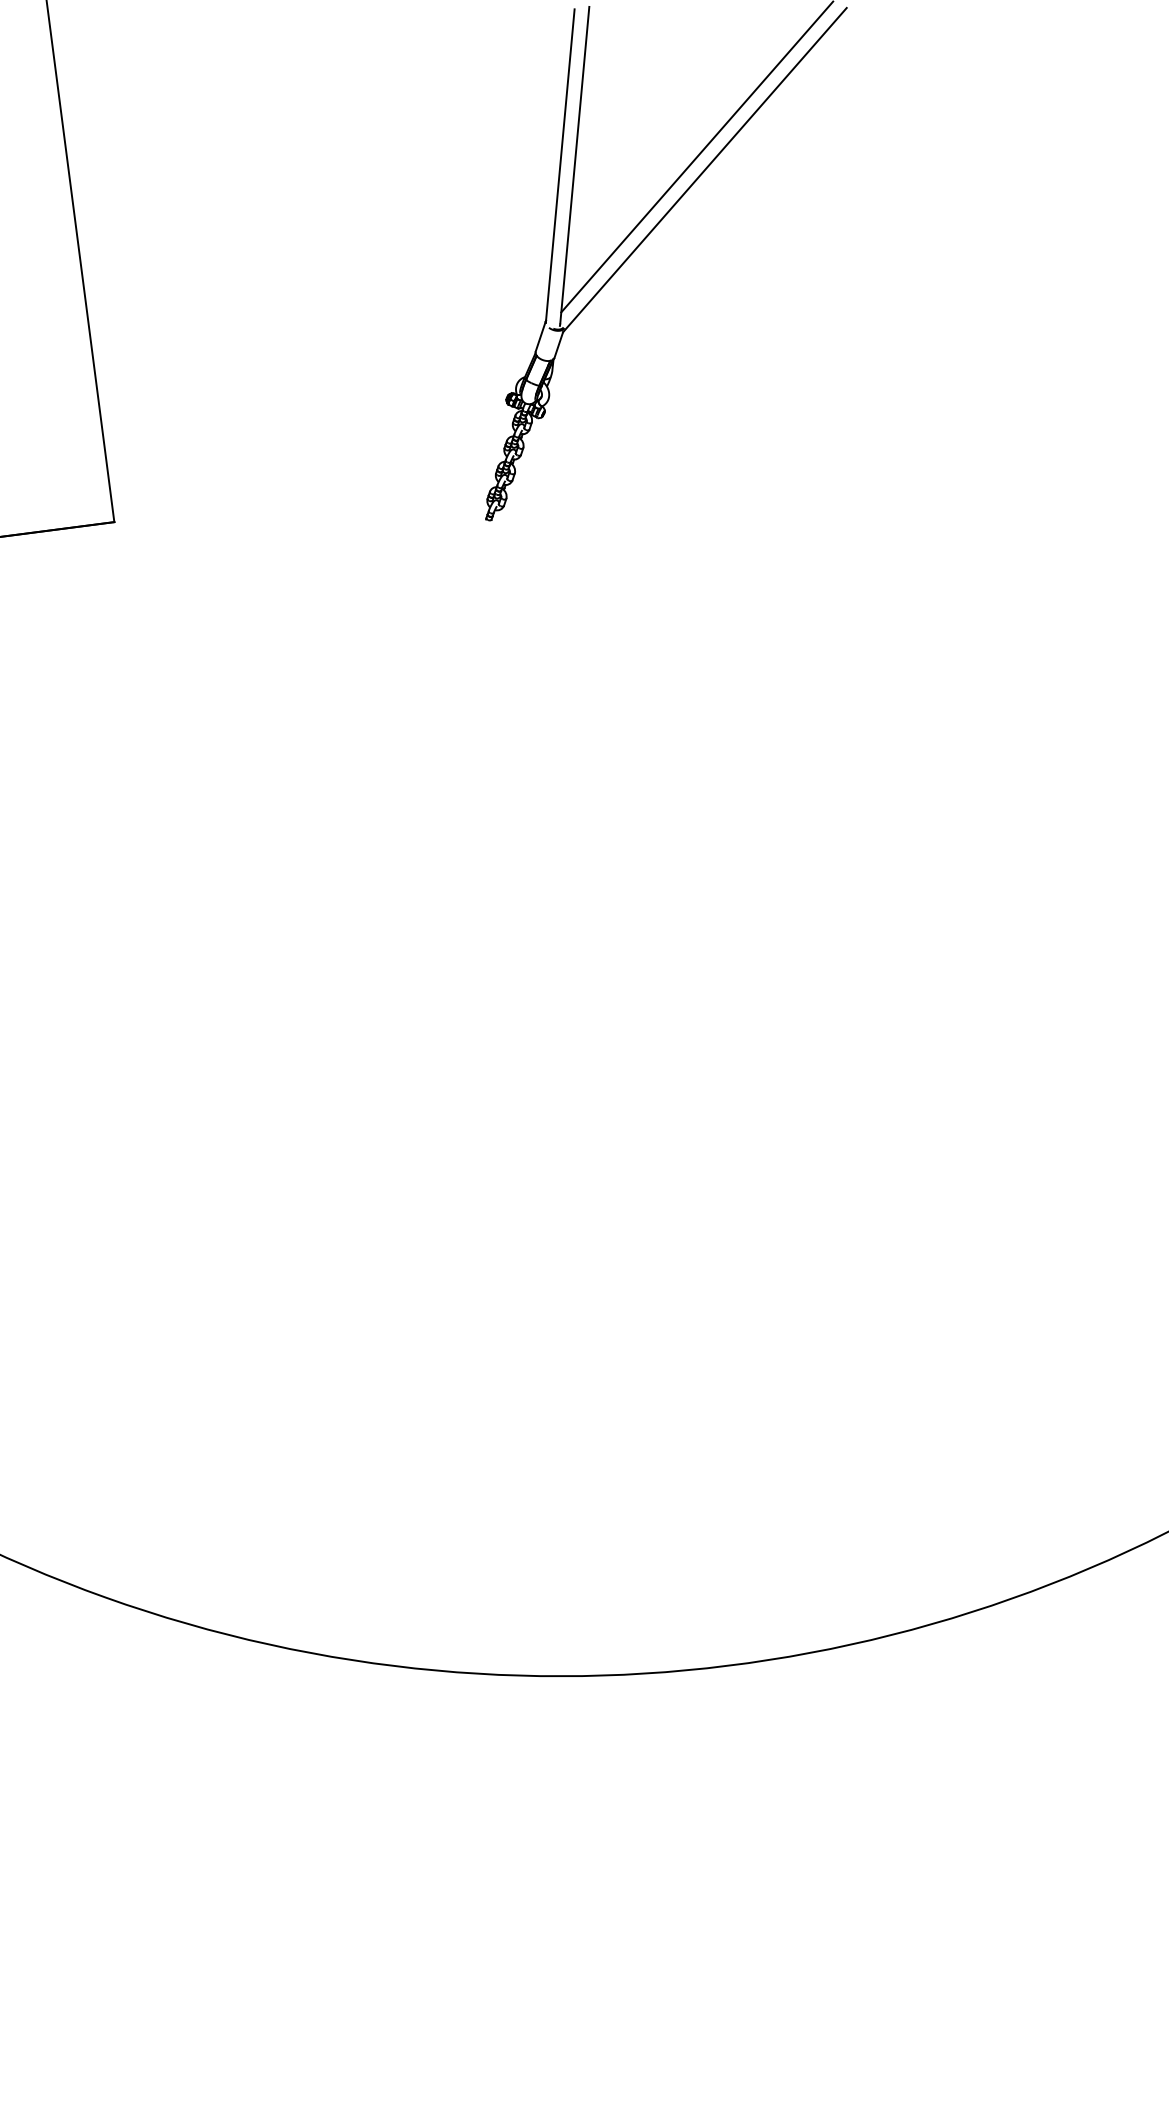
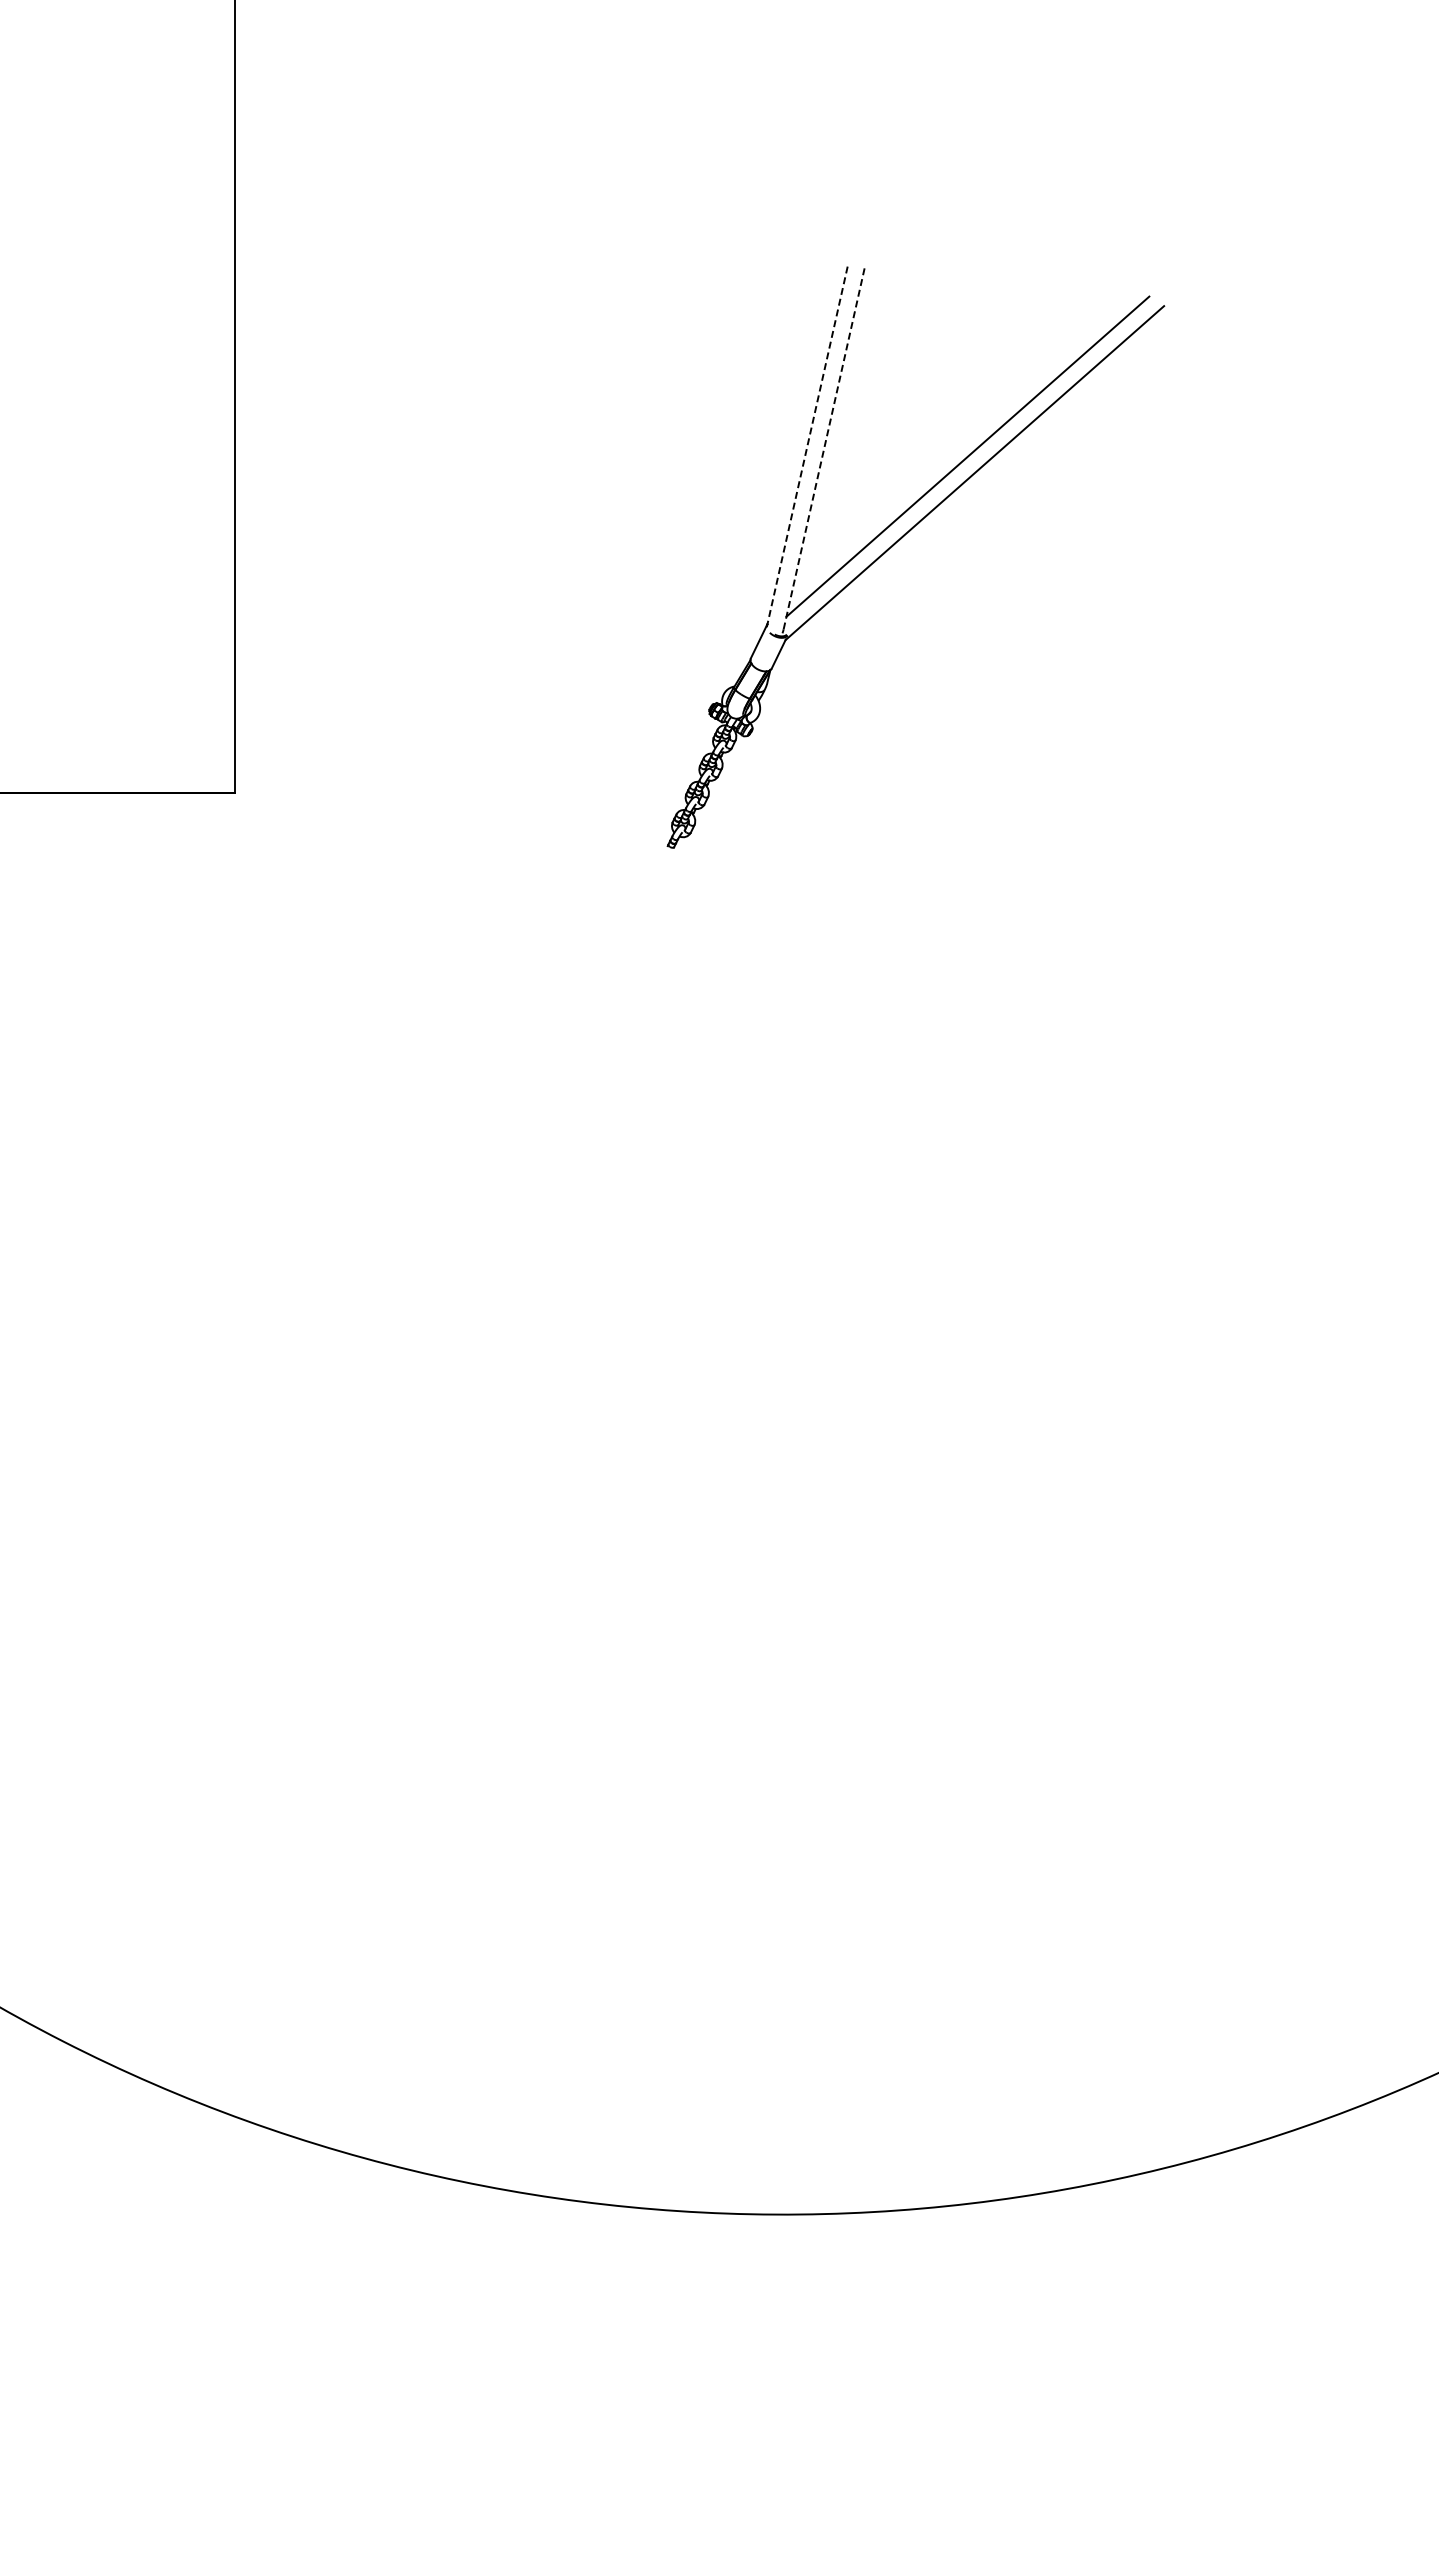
line: (574, 164) -> (824, 447), solid -> dashed
line: (560, 165) -> (807, 446), solid -> dashed

